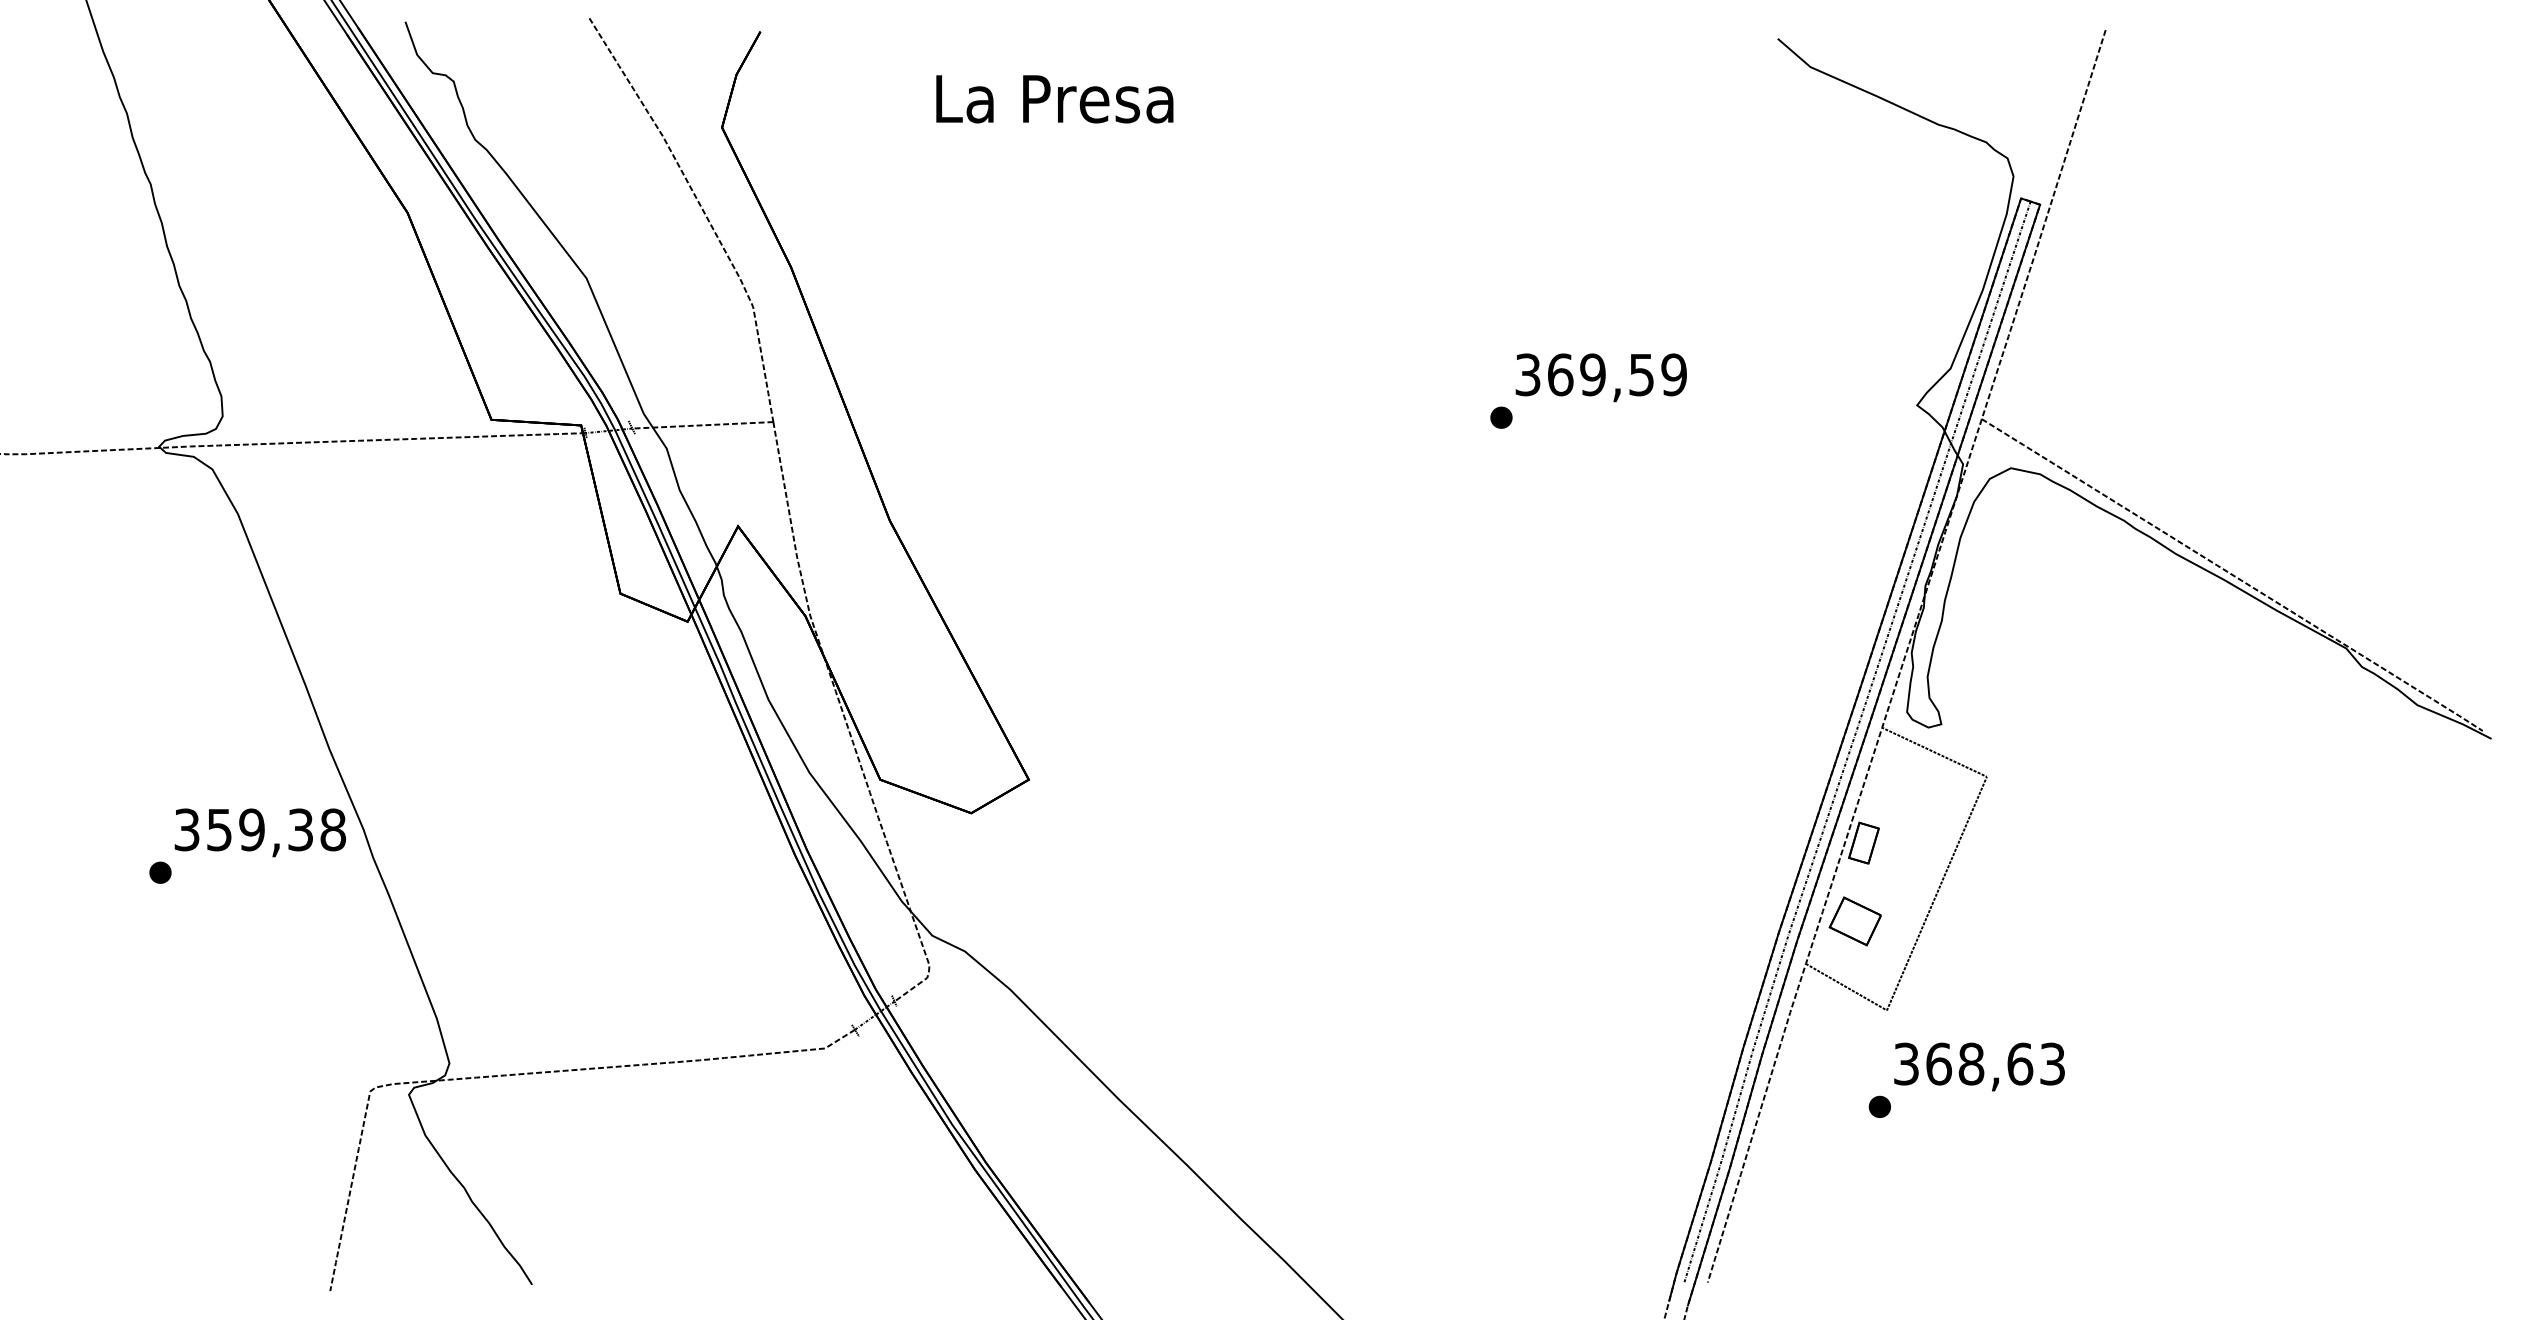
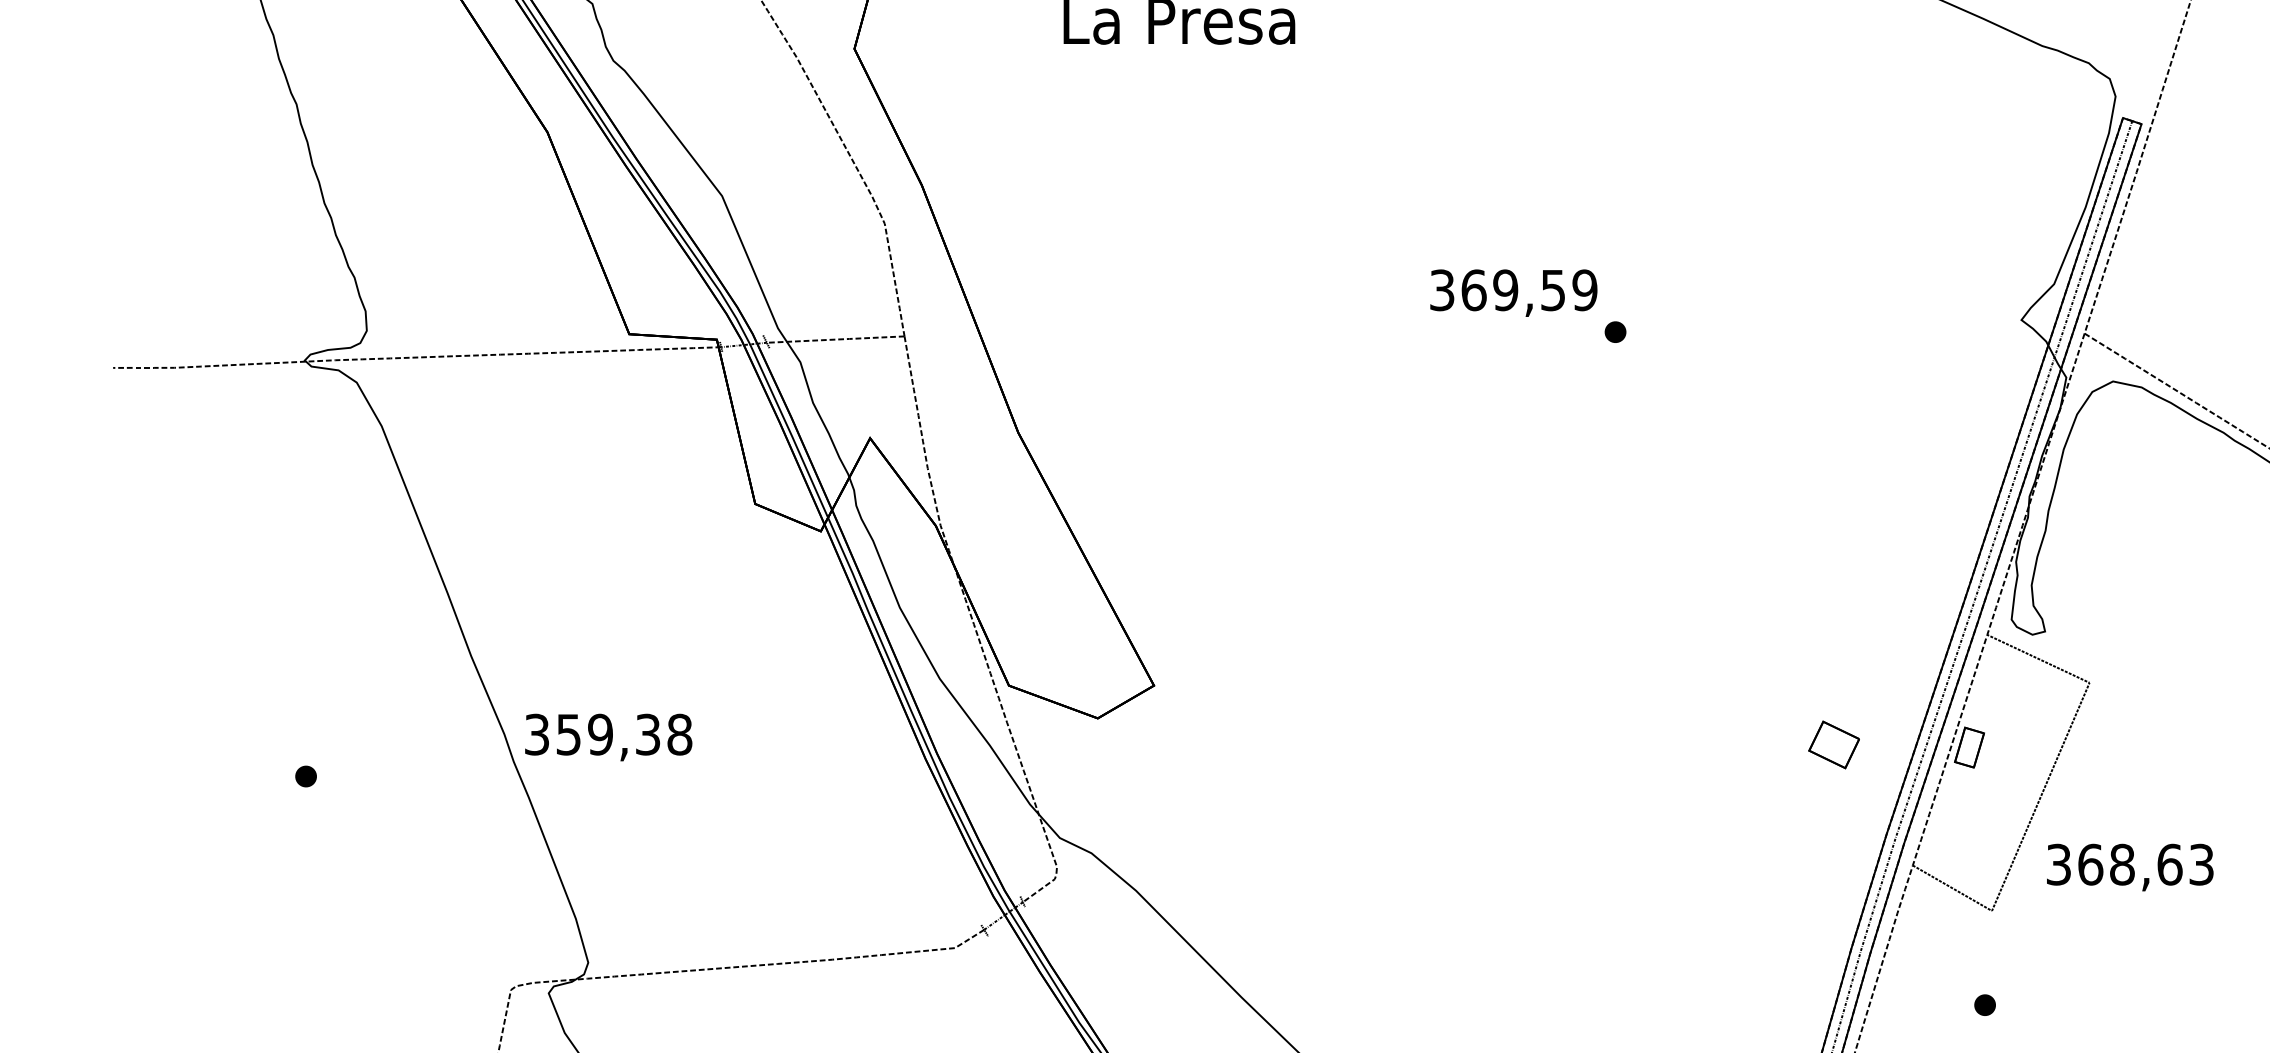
text: (1600, 377) -> (1513, 292), moved
text: (259, 832) -> (607, 737), moved
part: (1854, 921) -> (1833, 745), moved
text: (1979, 1066) -> (2130, 867), moved

